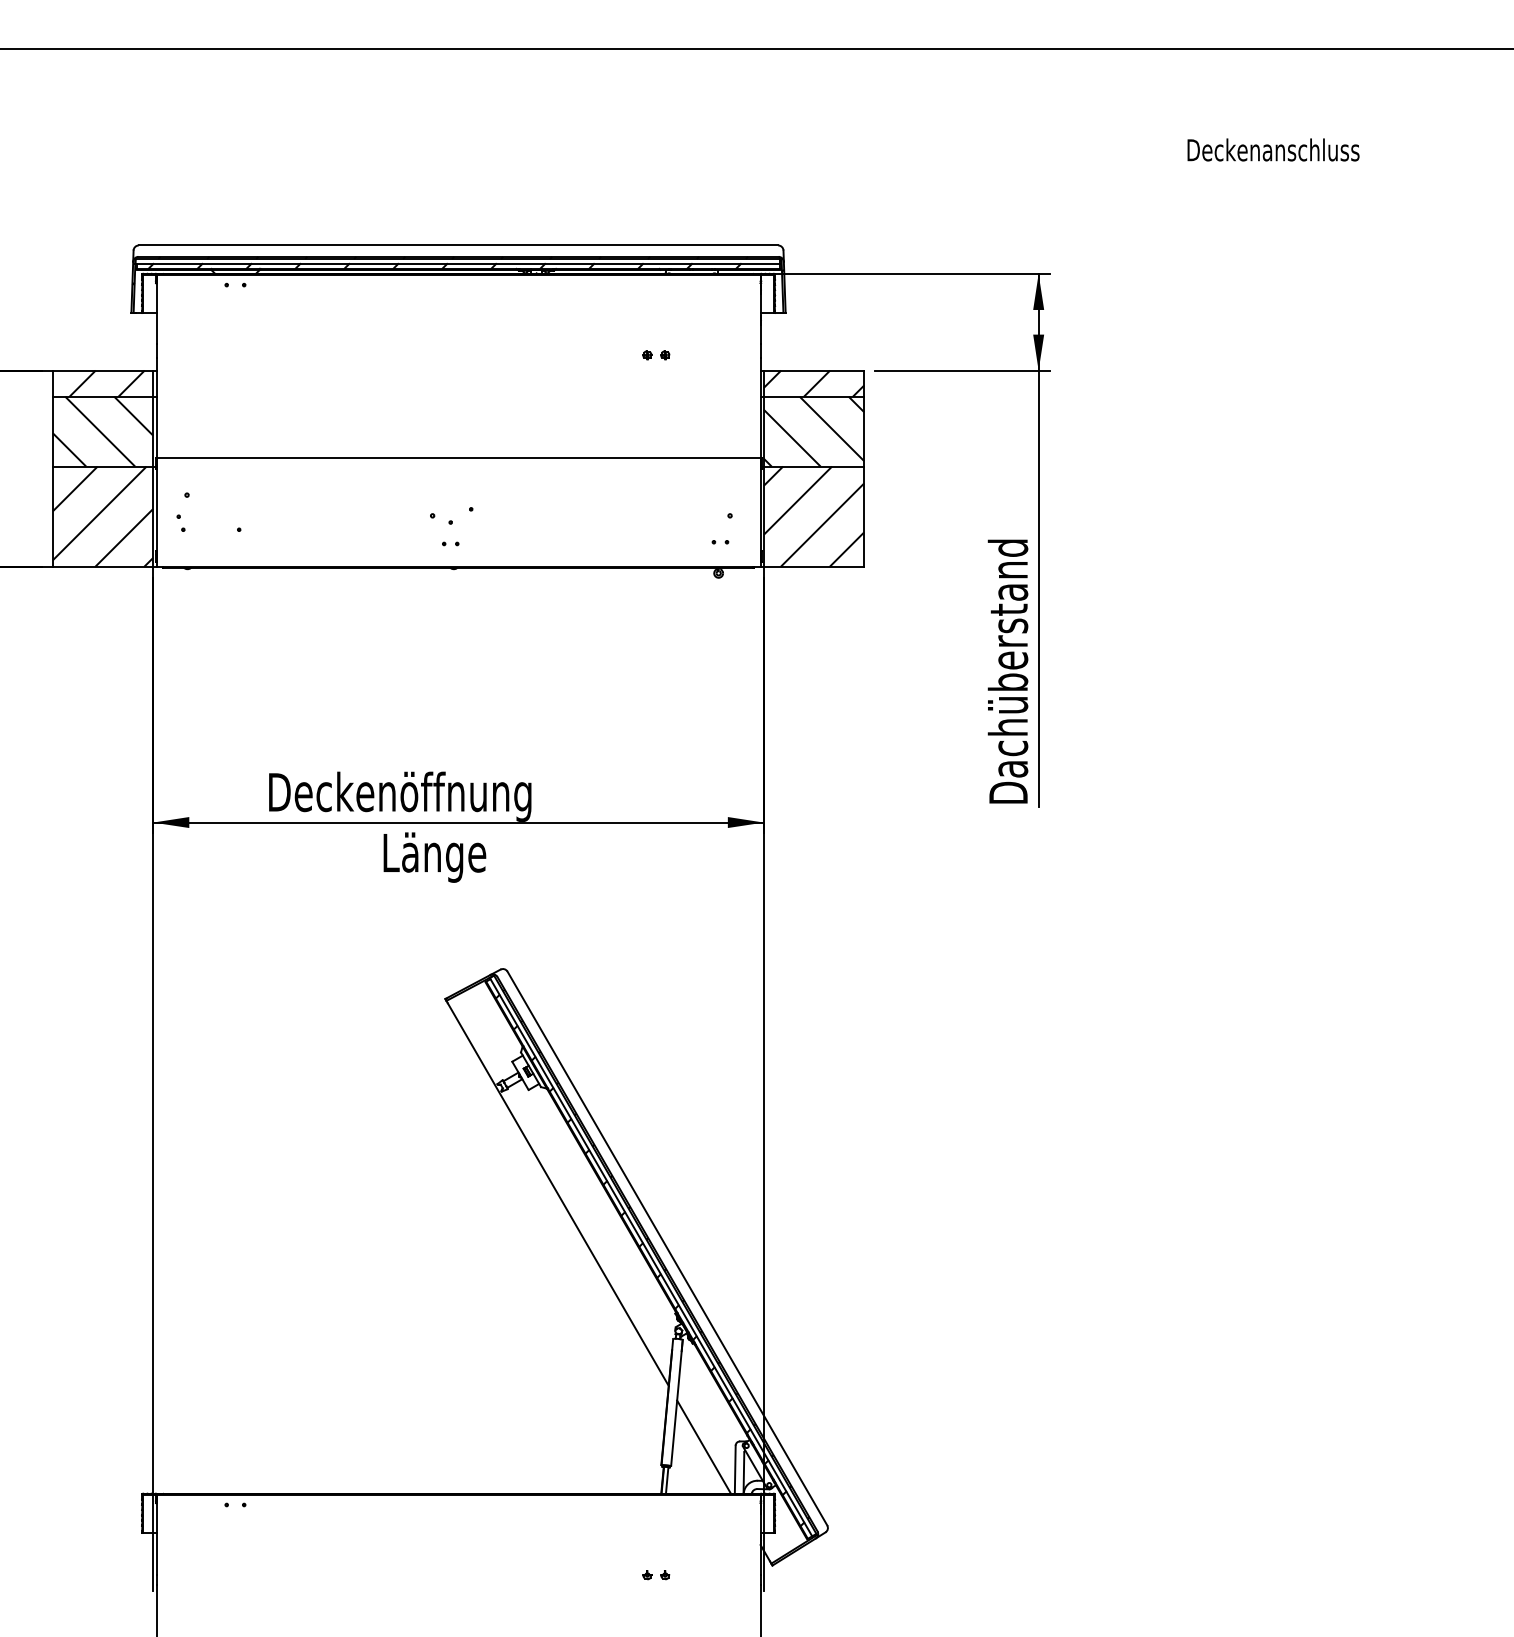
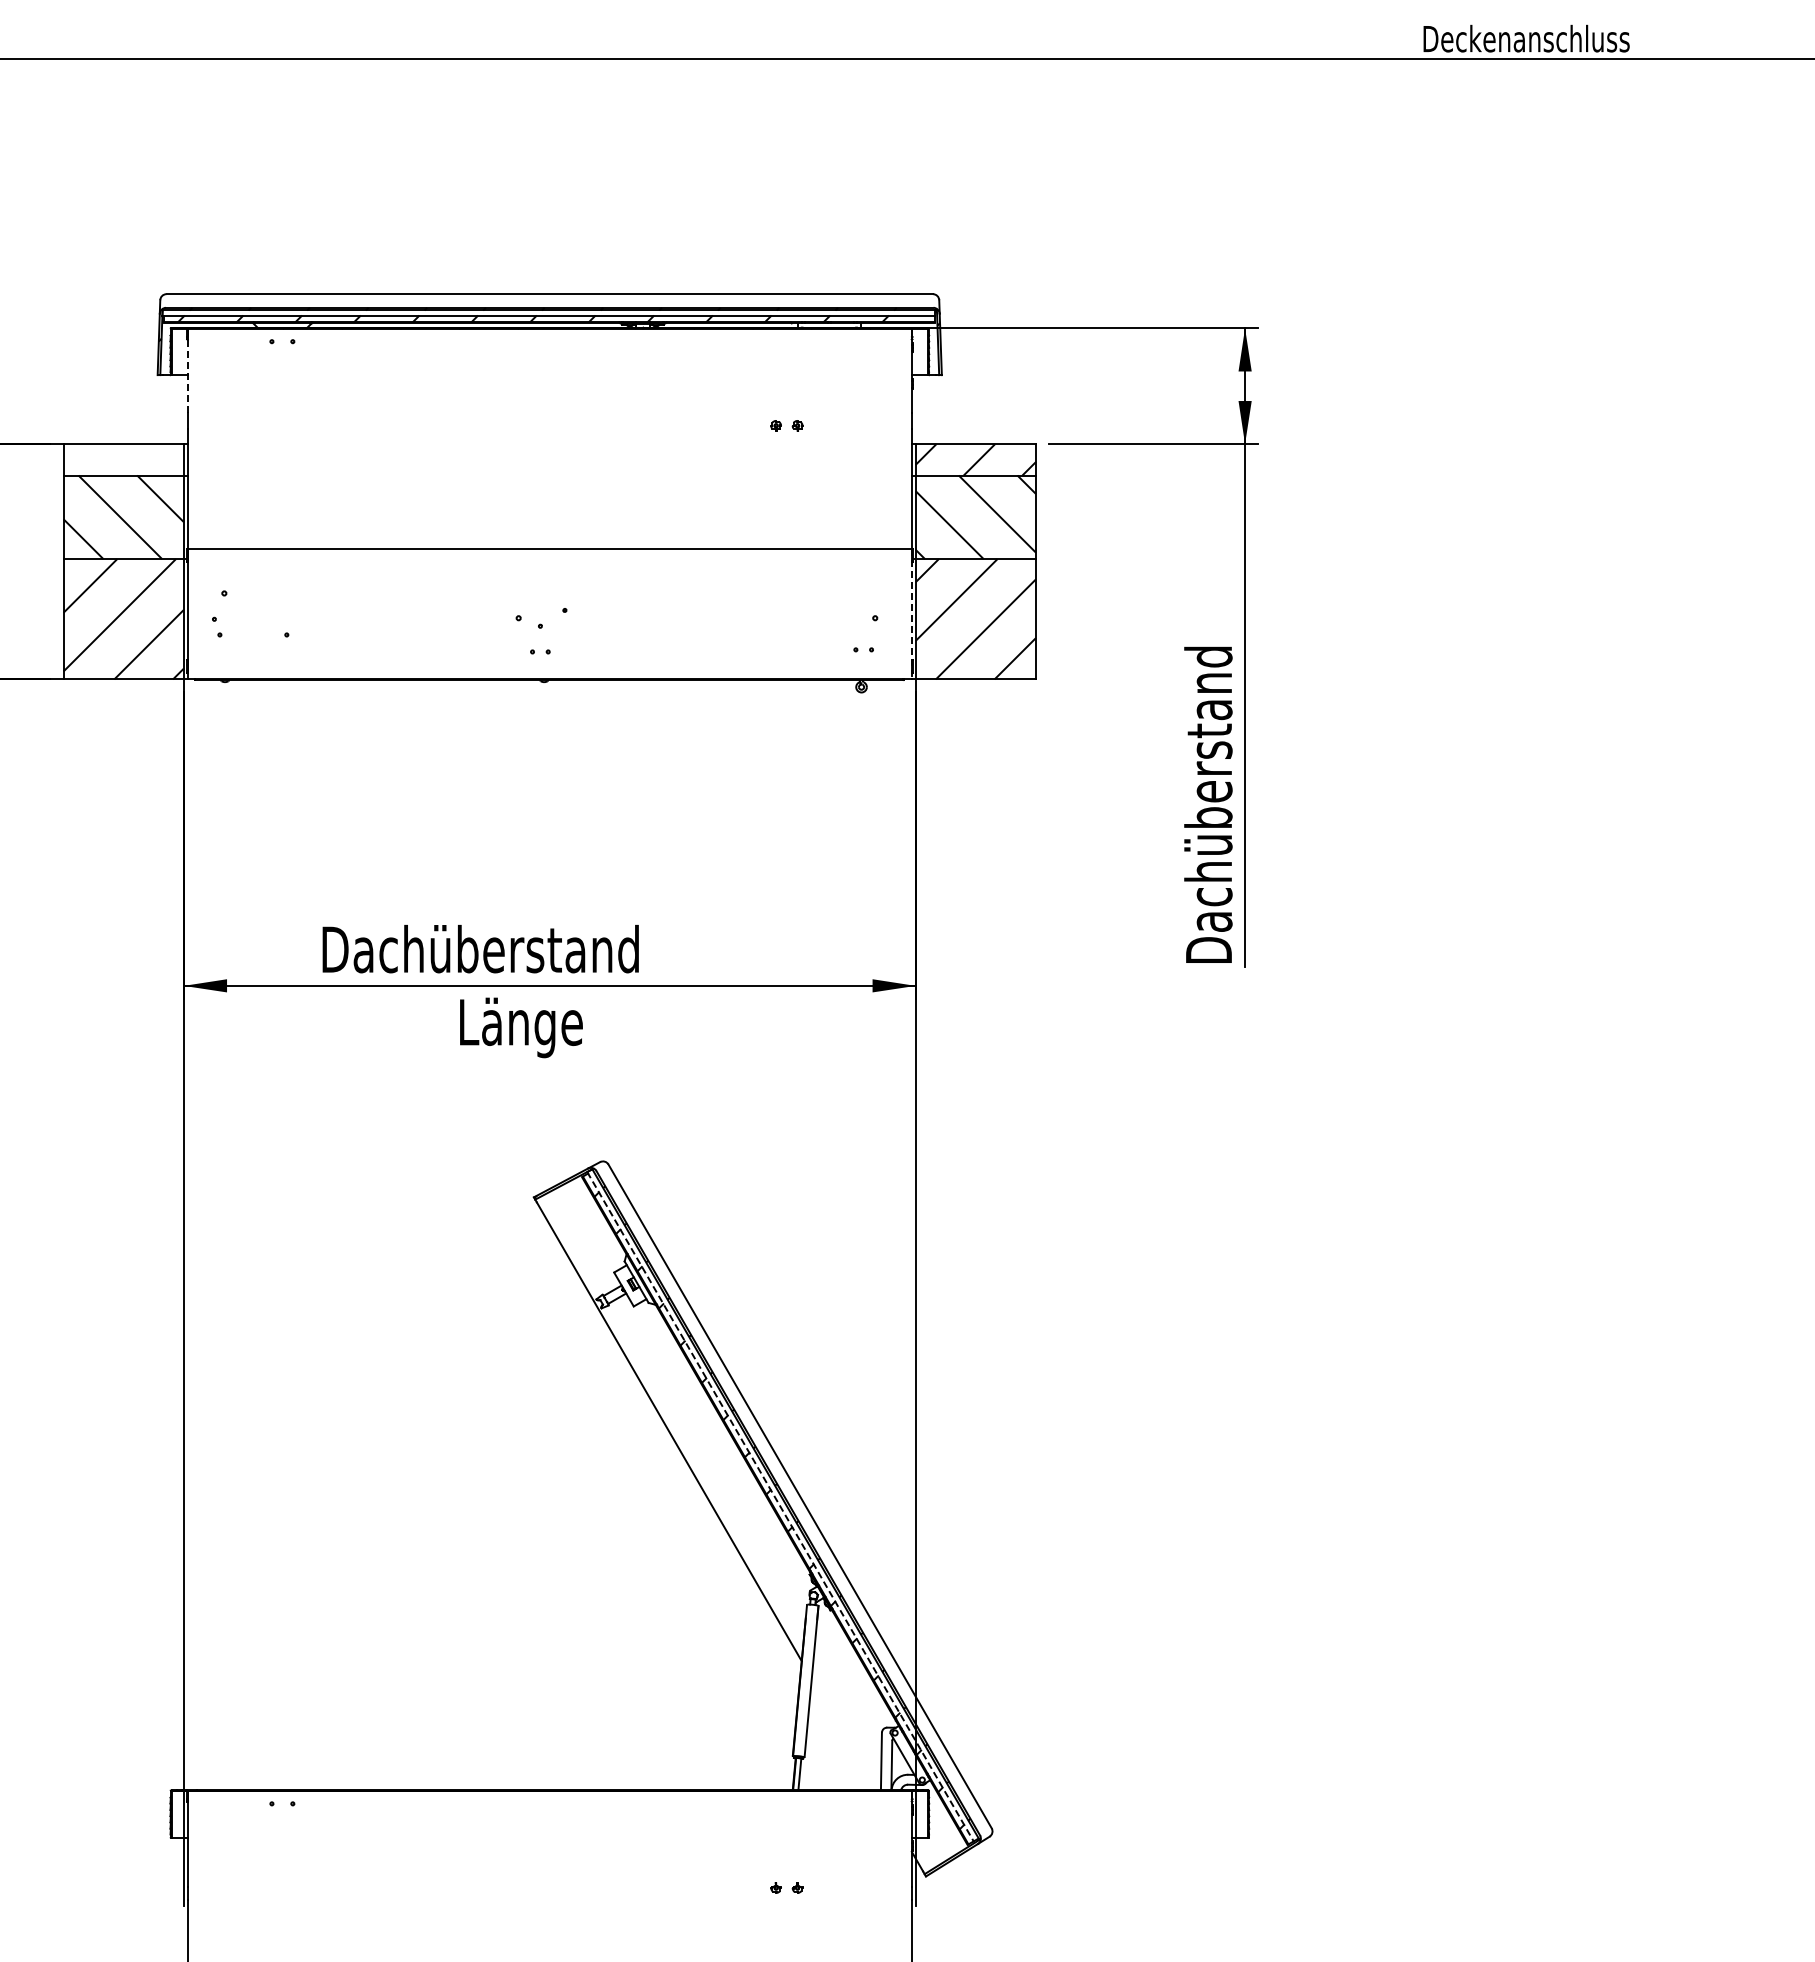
text: (1273, 149) -> (1526, 38), moved
line: (156, 309) -> (187, 370), solid -> dashed
hatch: (107, 383) -> (128, 459), removed
line: (760, 512) -> (911, 614), solid -> dashed
text: (413, 796) -> (495, 954), Deckenöffnung -> Dachüberstand
line: (651, 1257) -> (780, 1507), solid -> dashed
line: (703, 1447) -> (843, 1734), removed

